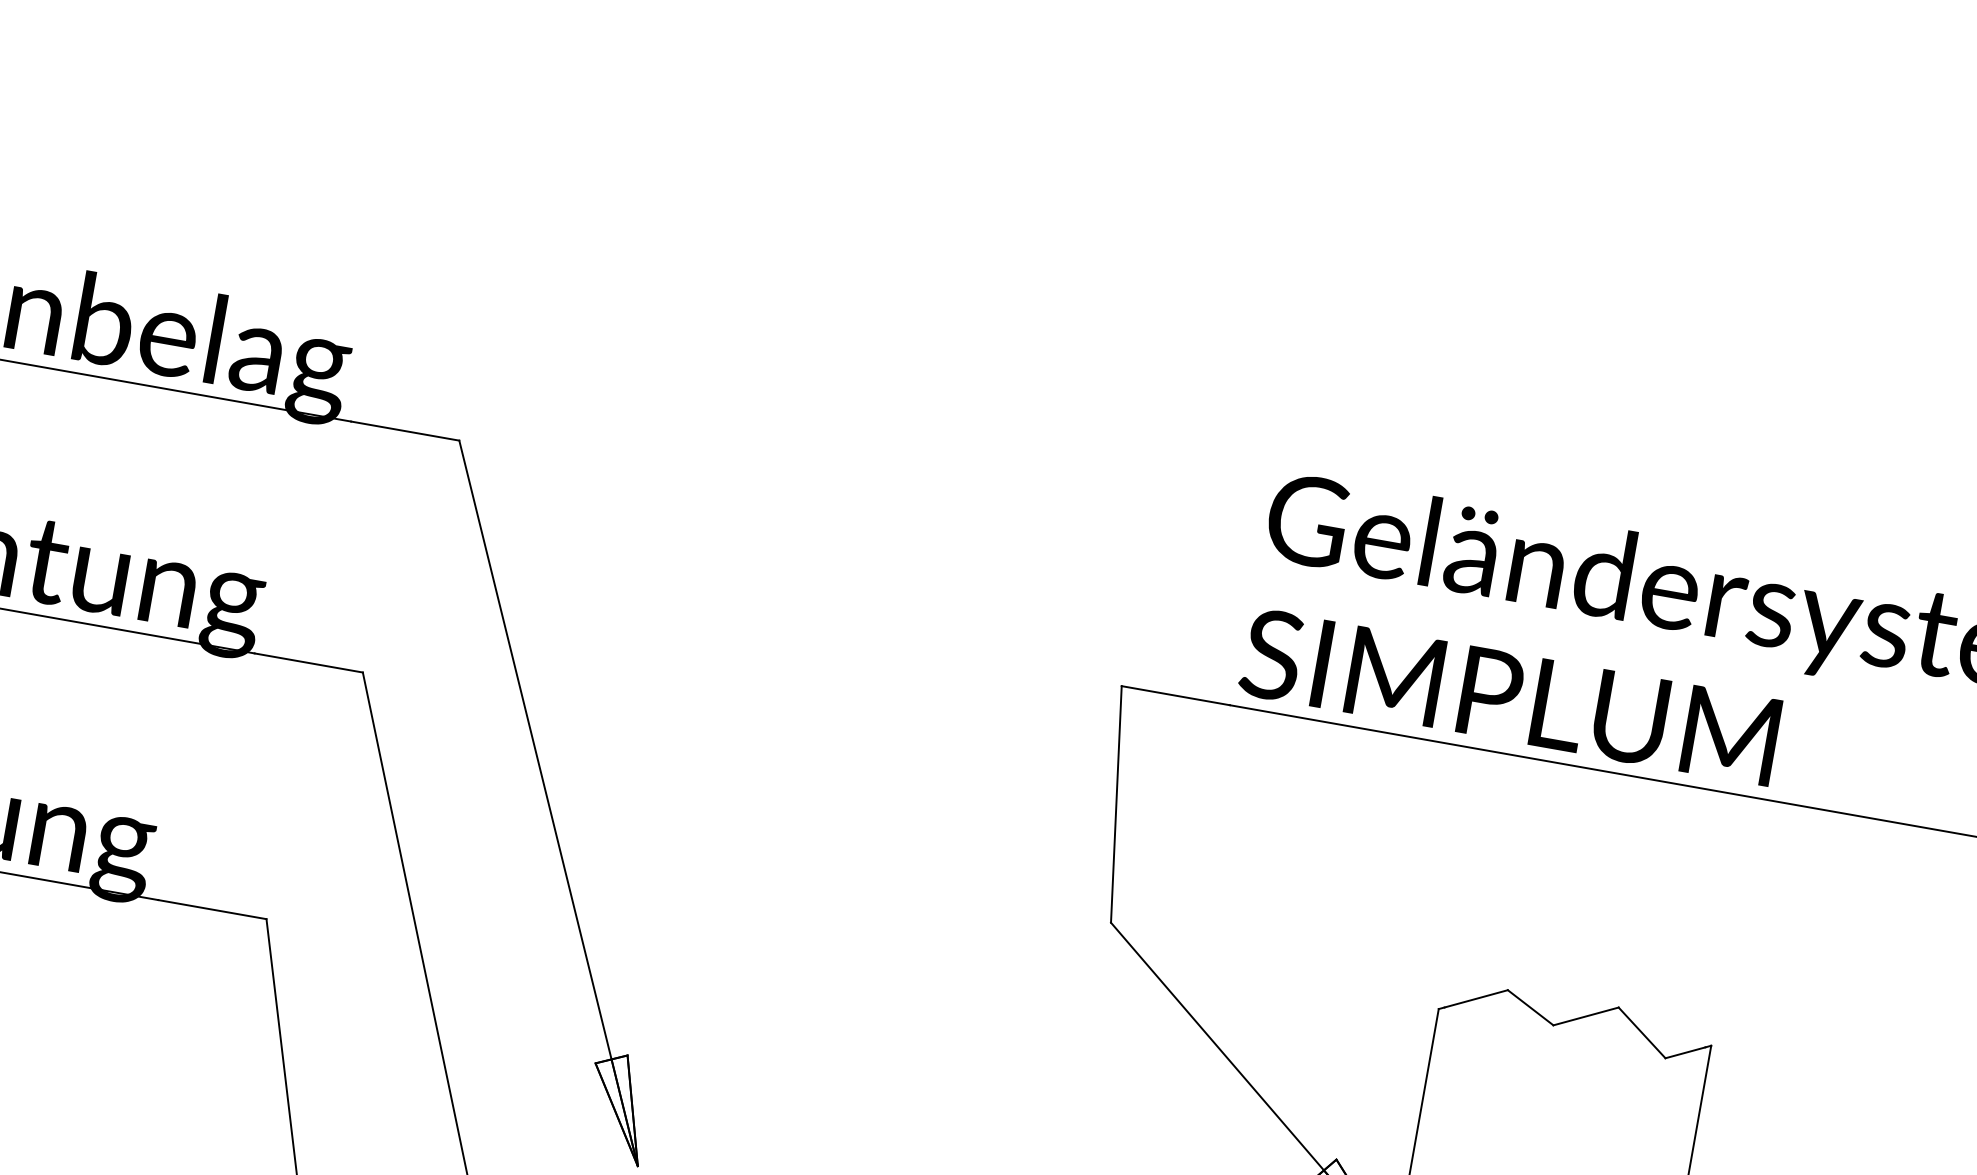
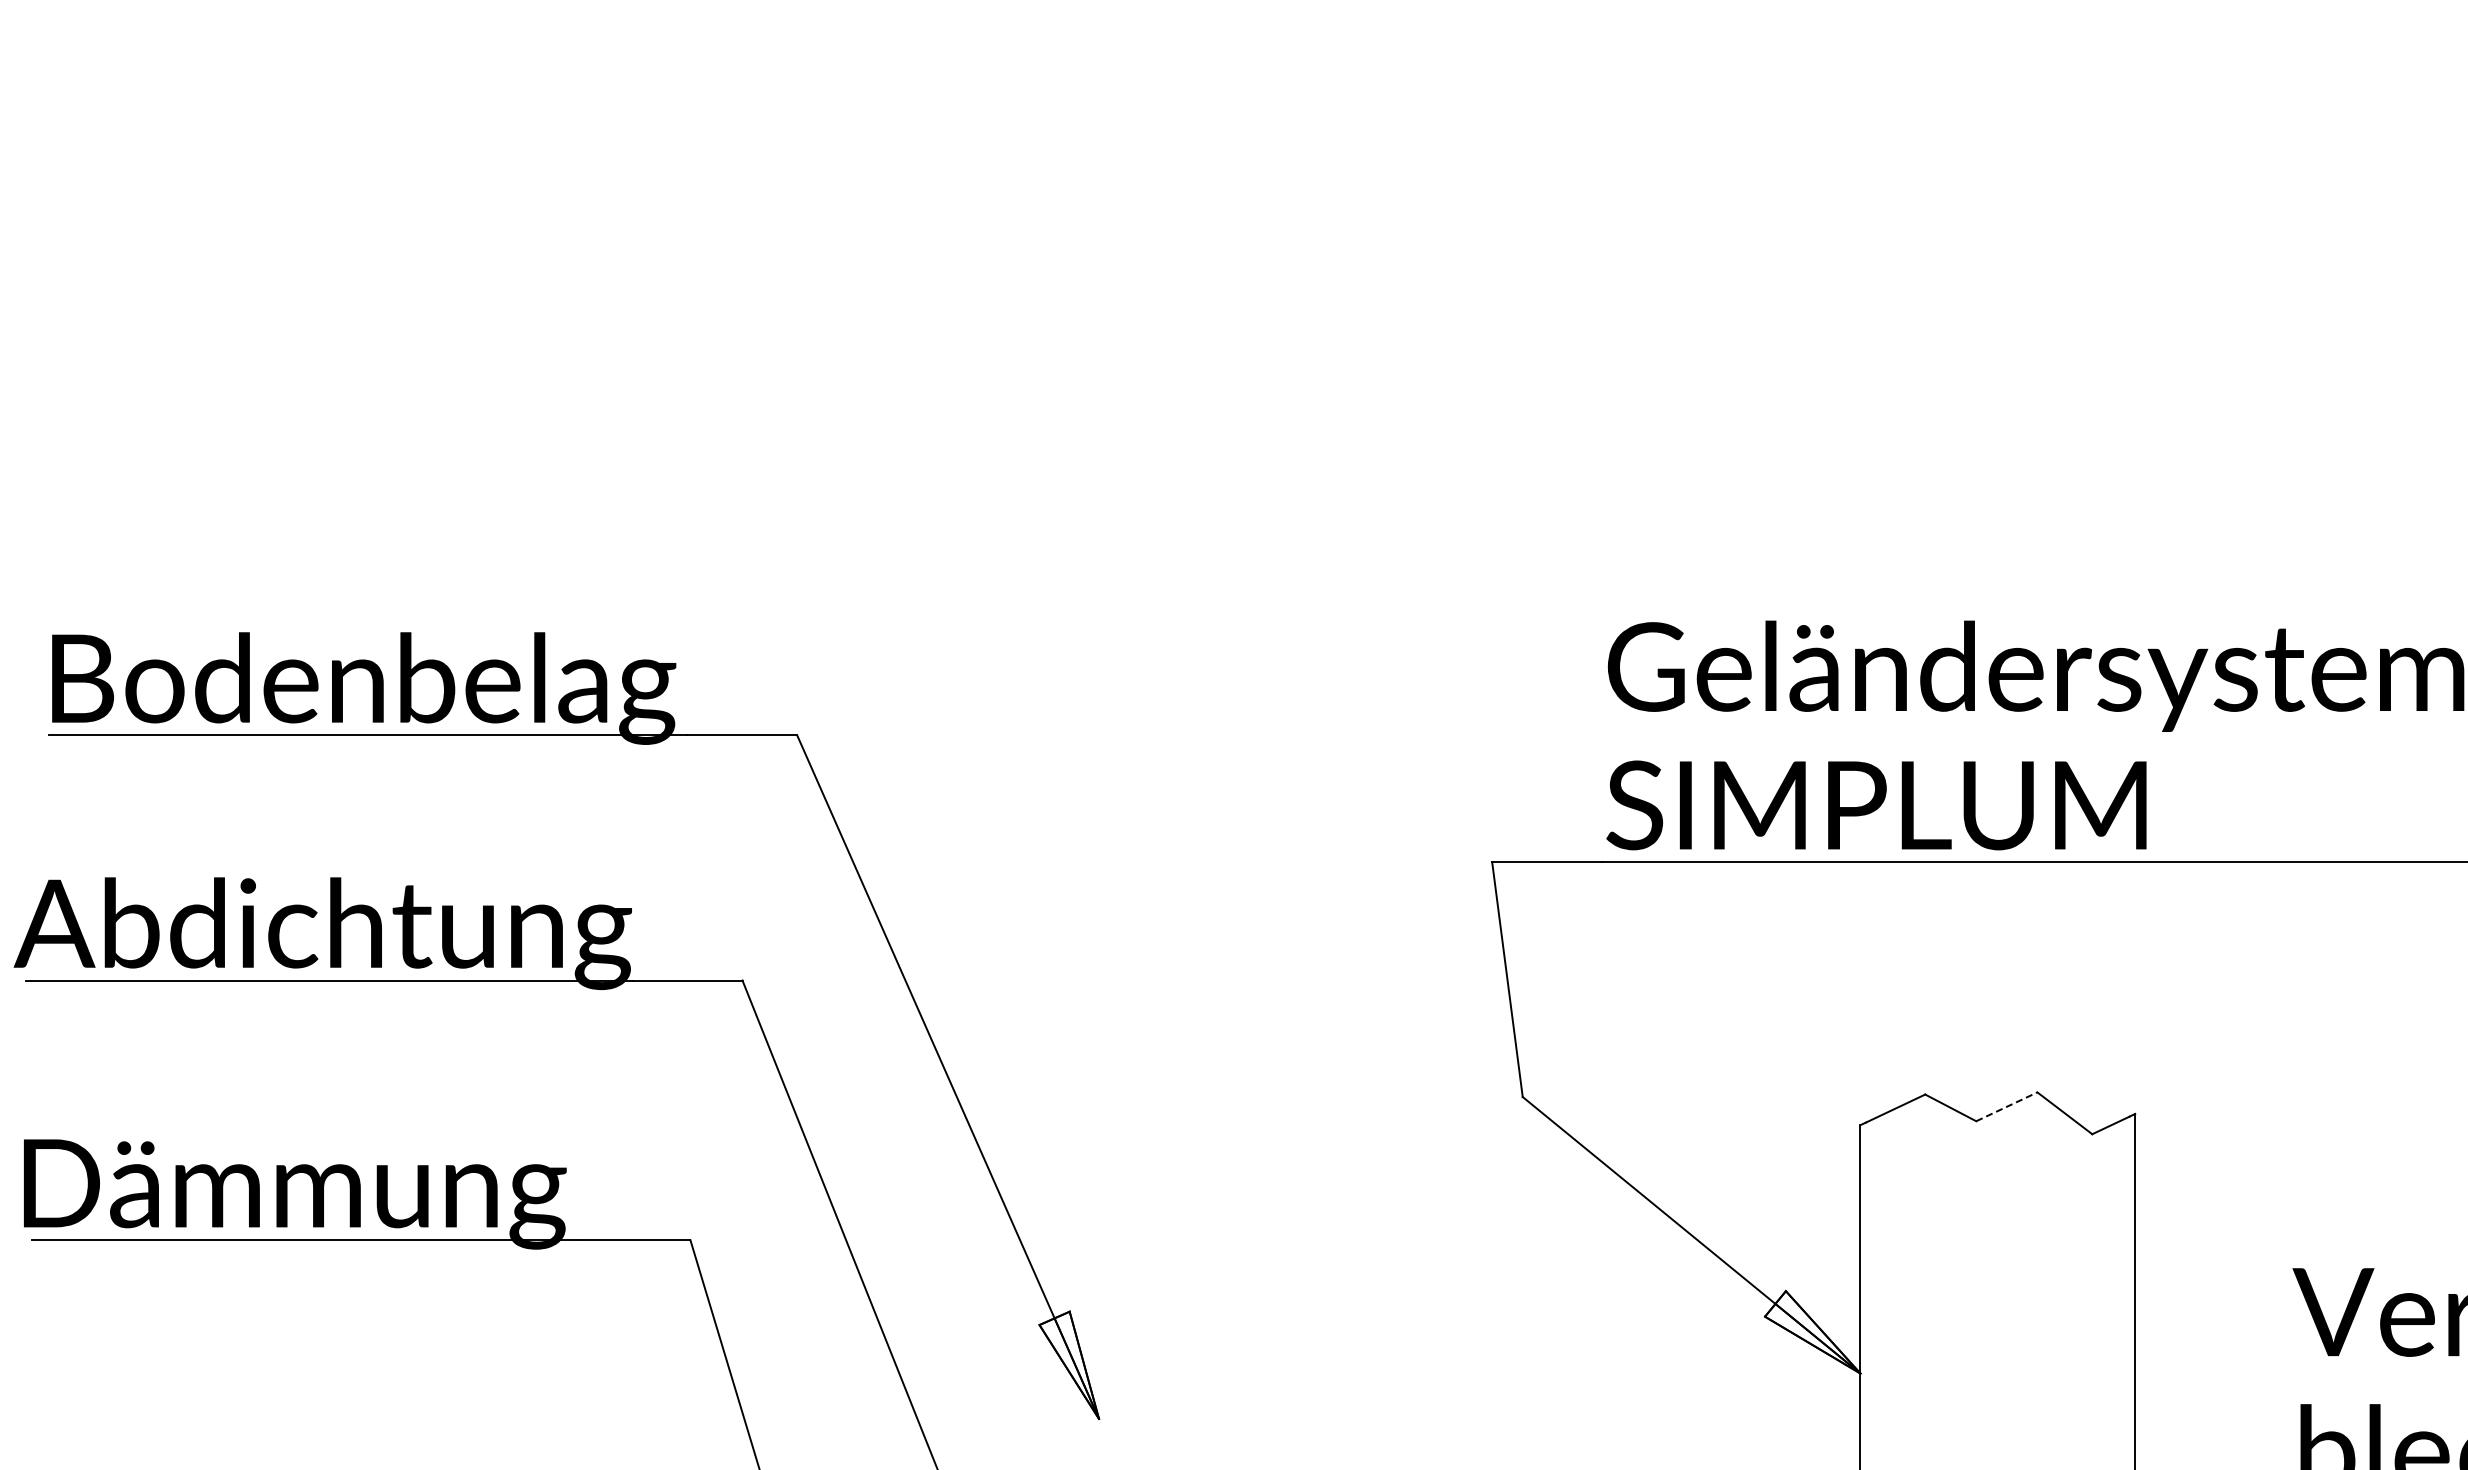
line: (1585, 1016) -> (2006, 1106), solid -> dashed

